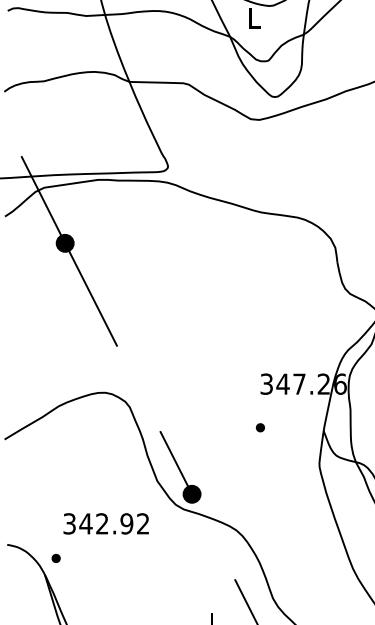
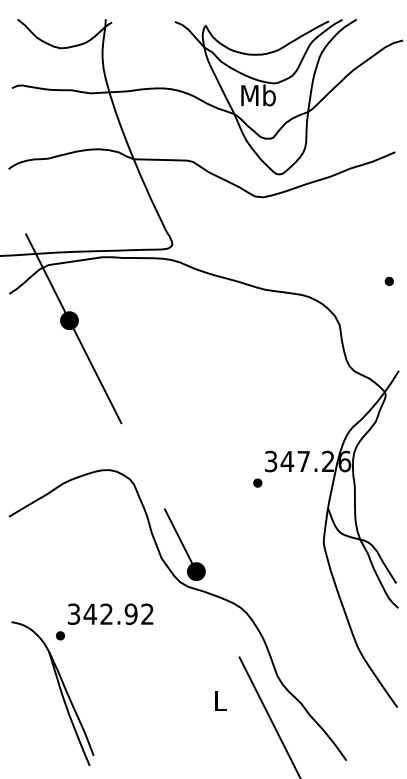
text: (254, 18) -> (258, 95), L -> Mb
part: (260, 427) -> (257, 482), moved
text: (106, 523) -> (110, 613), moved

